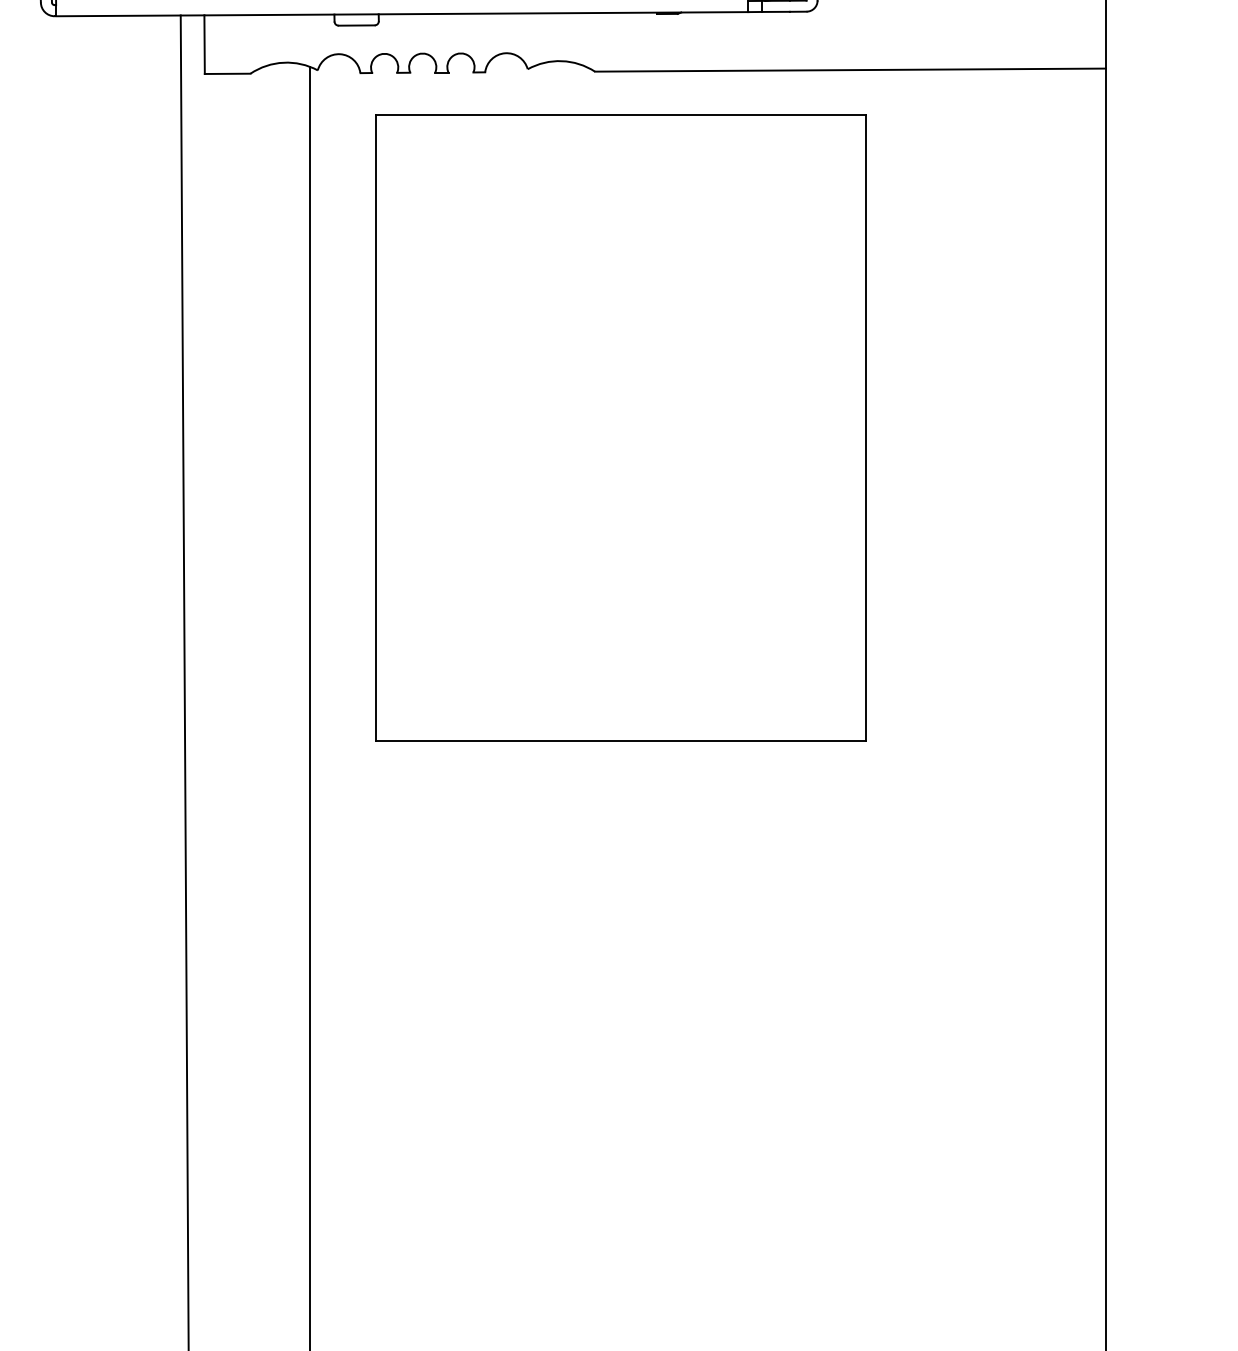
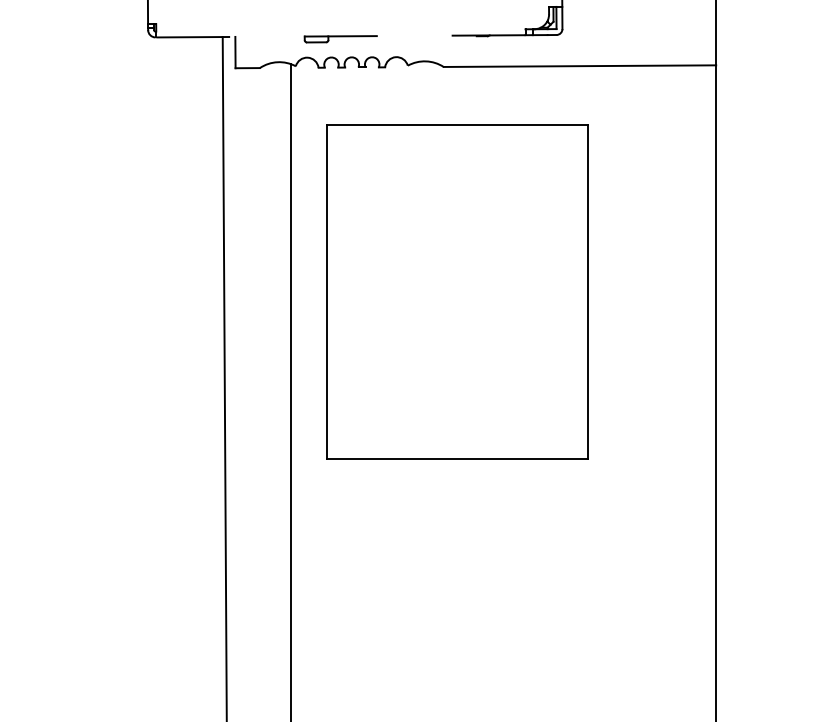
line: (401, 14) -> (340, 36), solid -> dashed
part: (620, 426) -> (457, 291), moved

